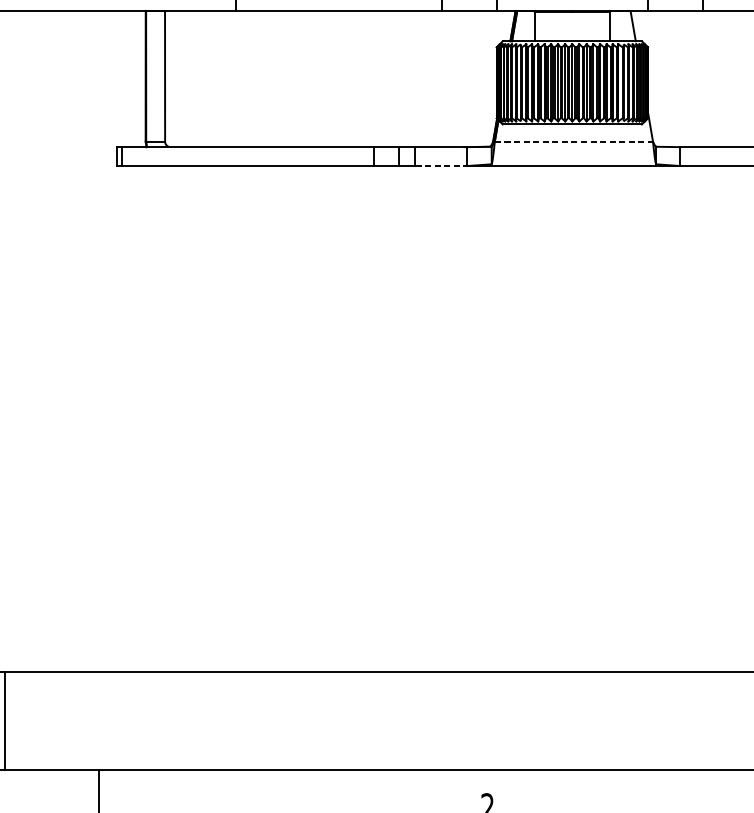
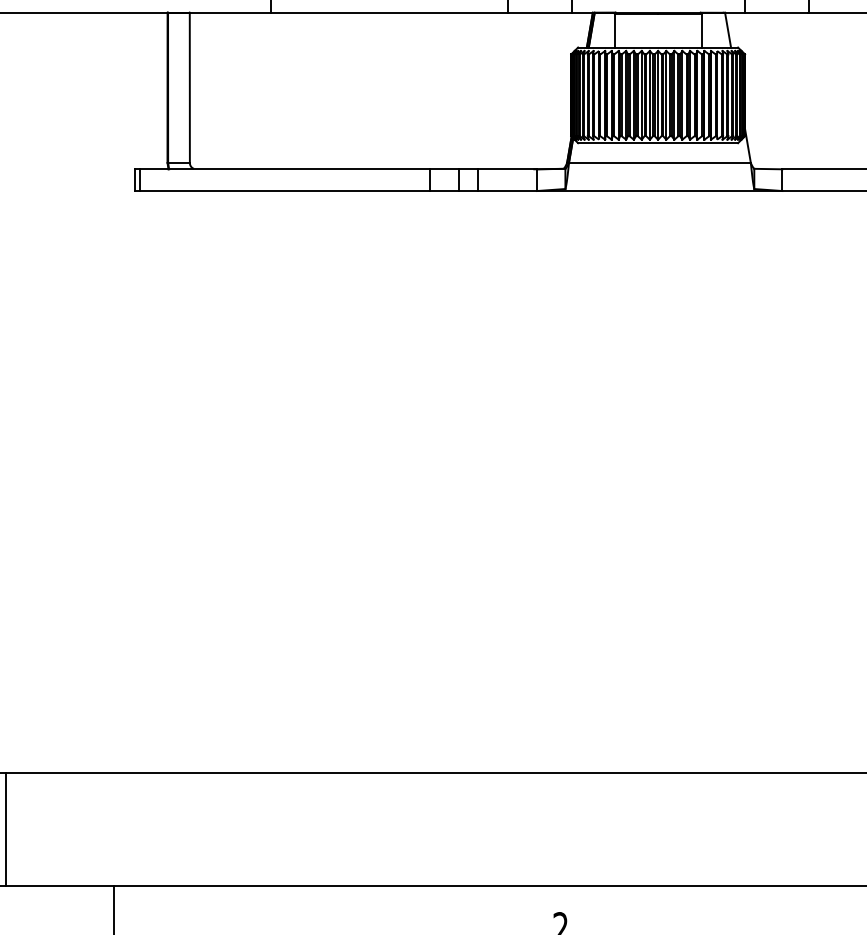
line: (573, 141) -> (659, 162), dashed -> solid
line: (441, 166) -> (507, 191), dashed -> solid

